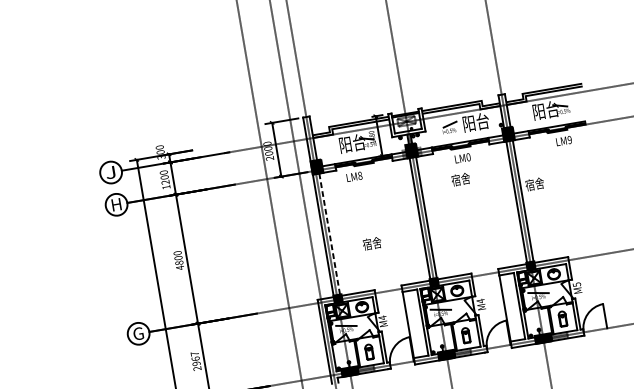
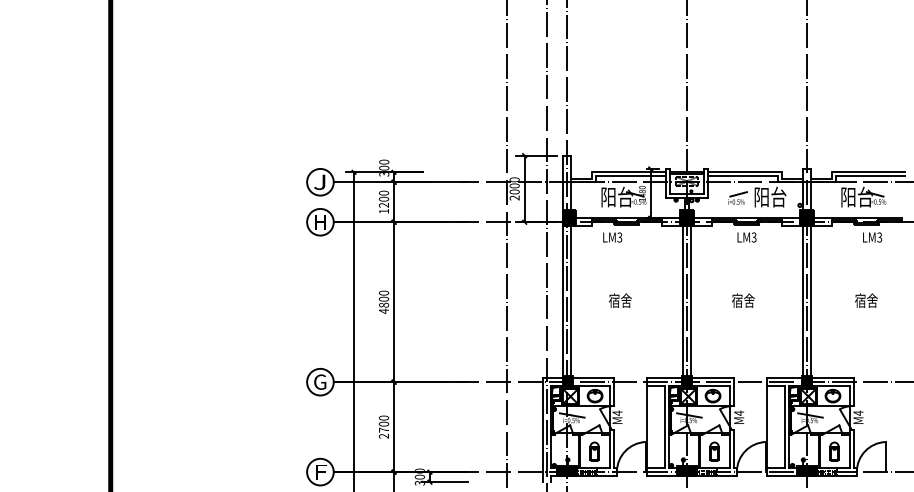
text: (569, 140) -> (879, 237), LM9 -> LM3
text: (468, 157) -> (753, 237), LM0 -> LM3
text: (359, 175) -> (619, 237), LM8 -> LM3
text: (461, 179) -> (743, 300), moved
text: (534, 184) -> (866, 300), moved
line: (330, 234) -> (571, 302), dashed -> solid
text: (372, 243) -> (620, 300), moved
text: (576, 284) -> (858, 412), M5 -> M4
text: (195, 358) -> (383, 423), 2967 -> 2700

